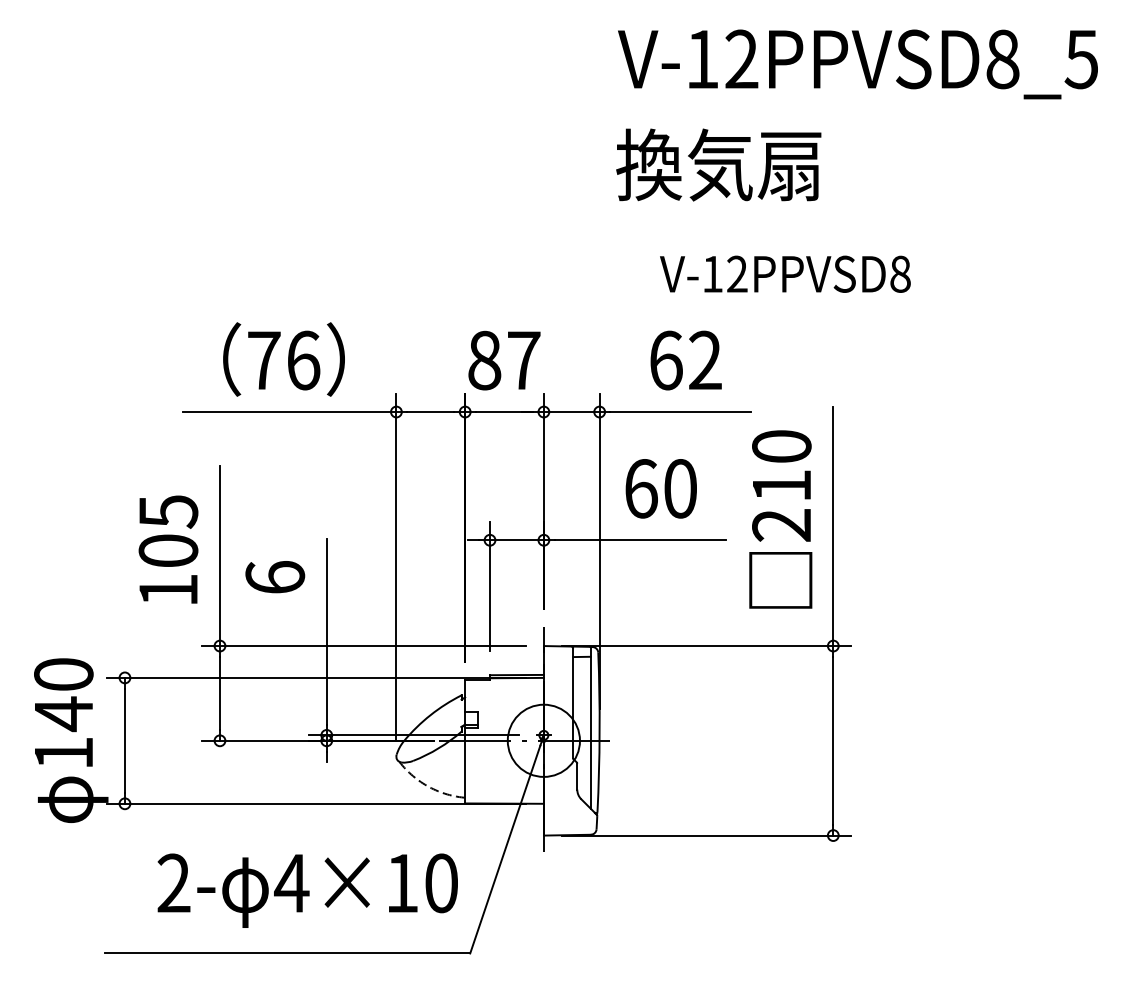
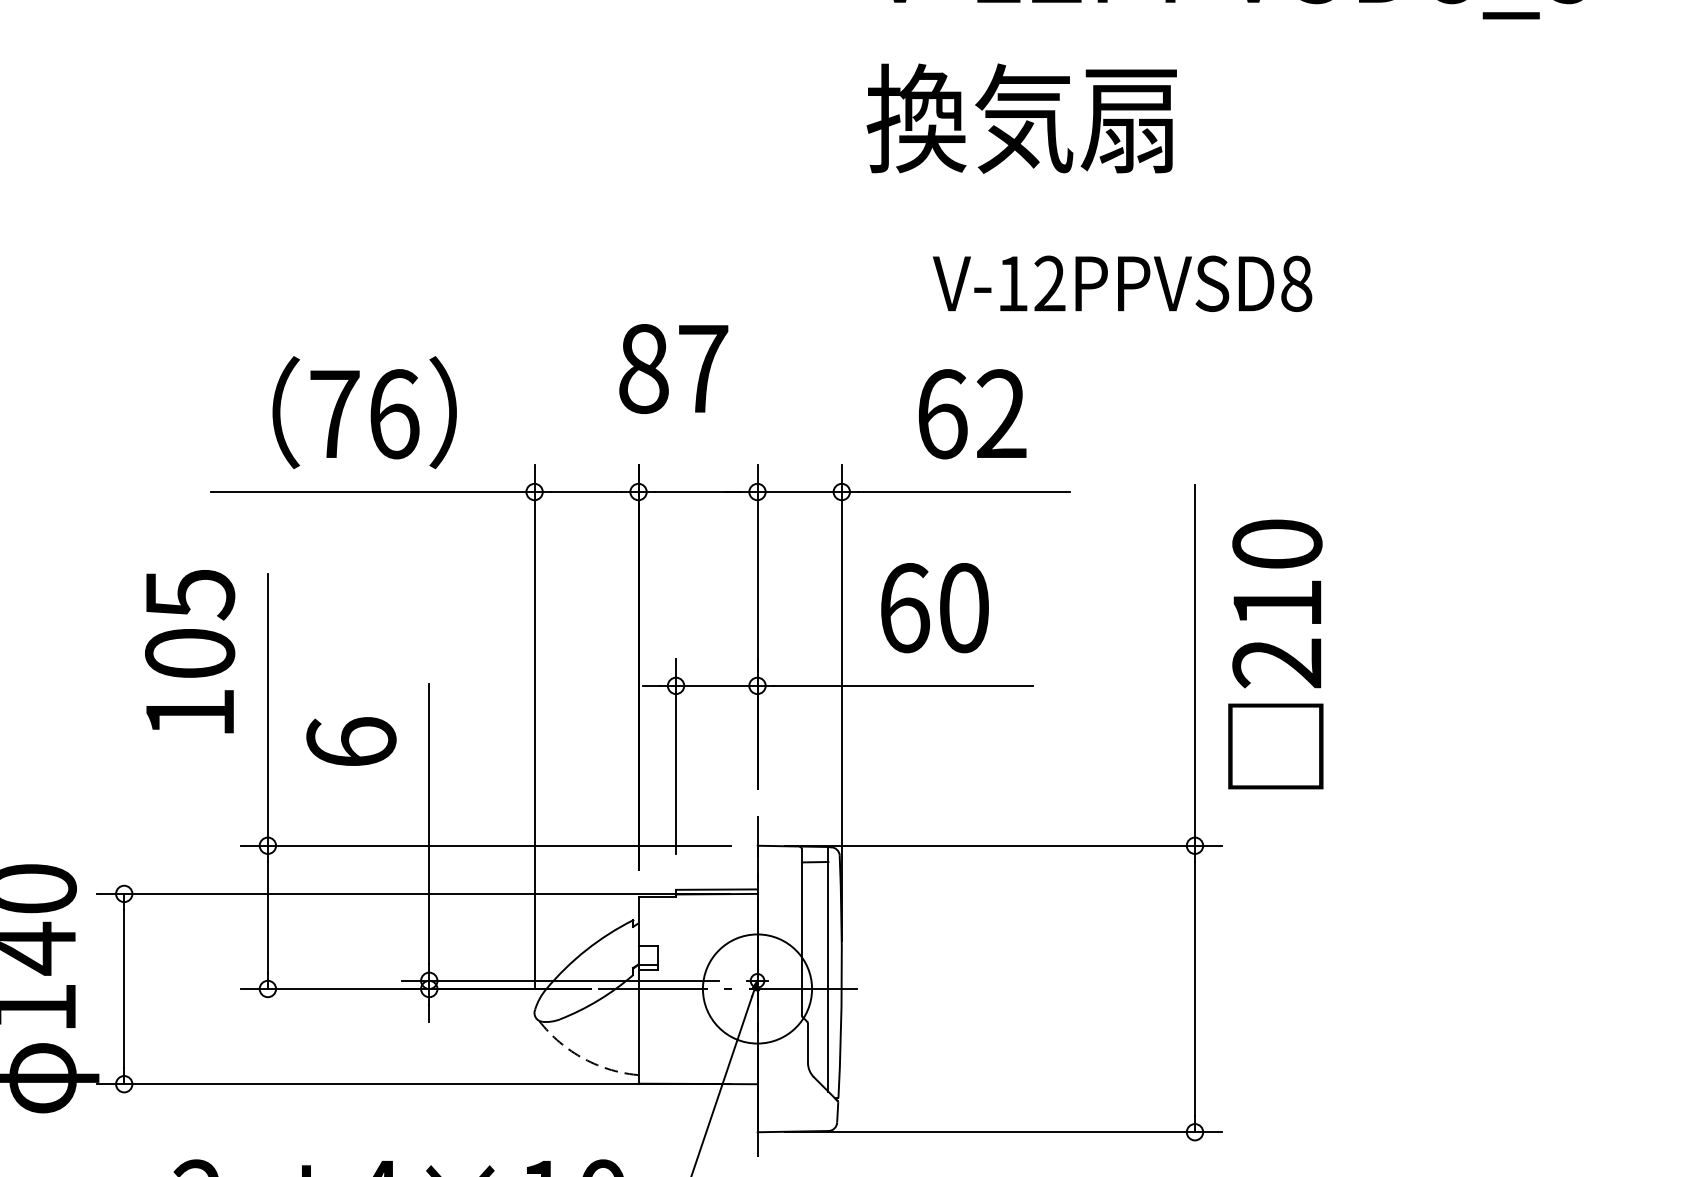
text: (504, 360) -> (673, 368), moved
text: (780, 519) -> (1275, 654), moved
text: (168, 549) -> (190, 651), moved

